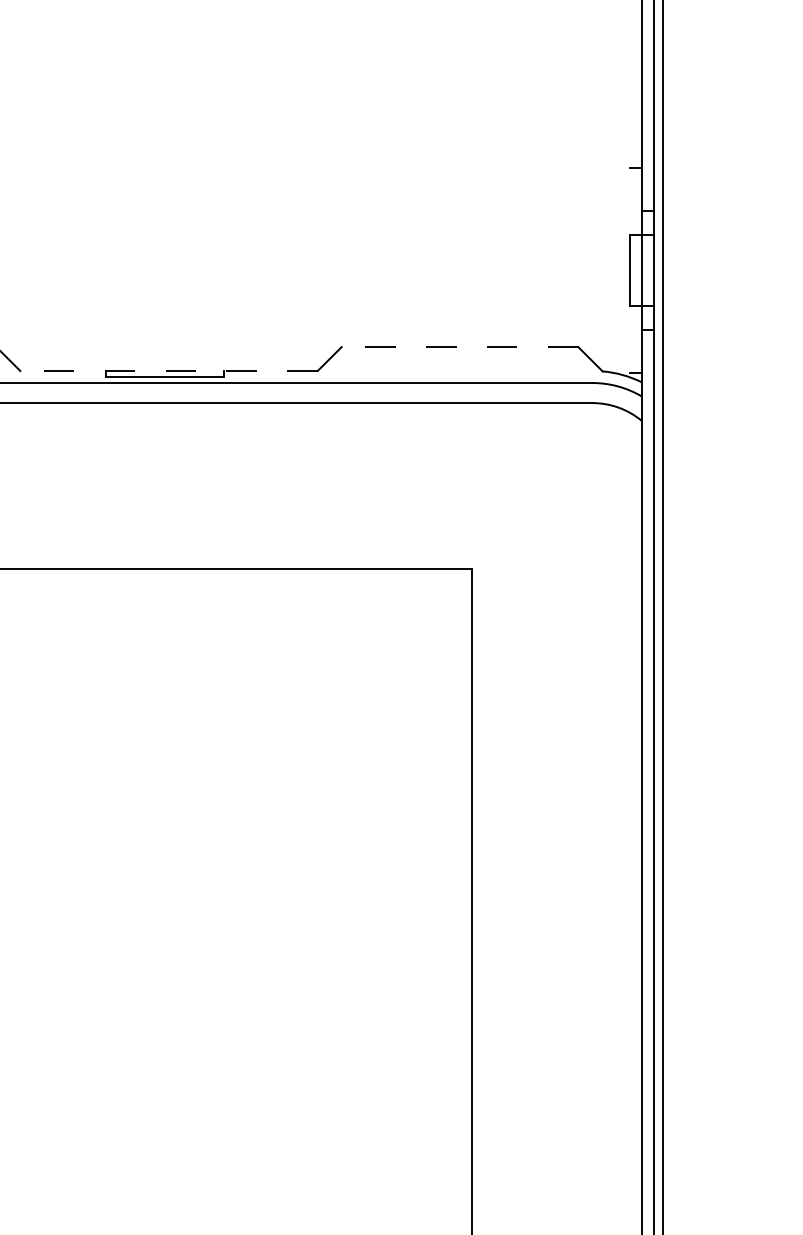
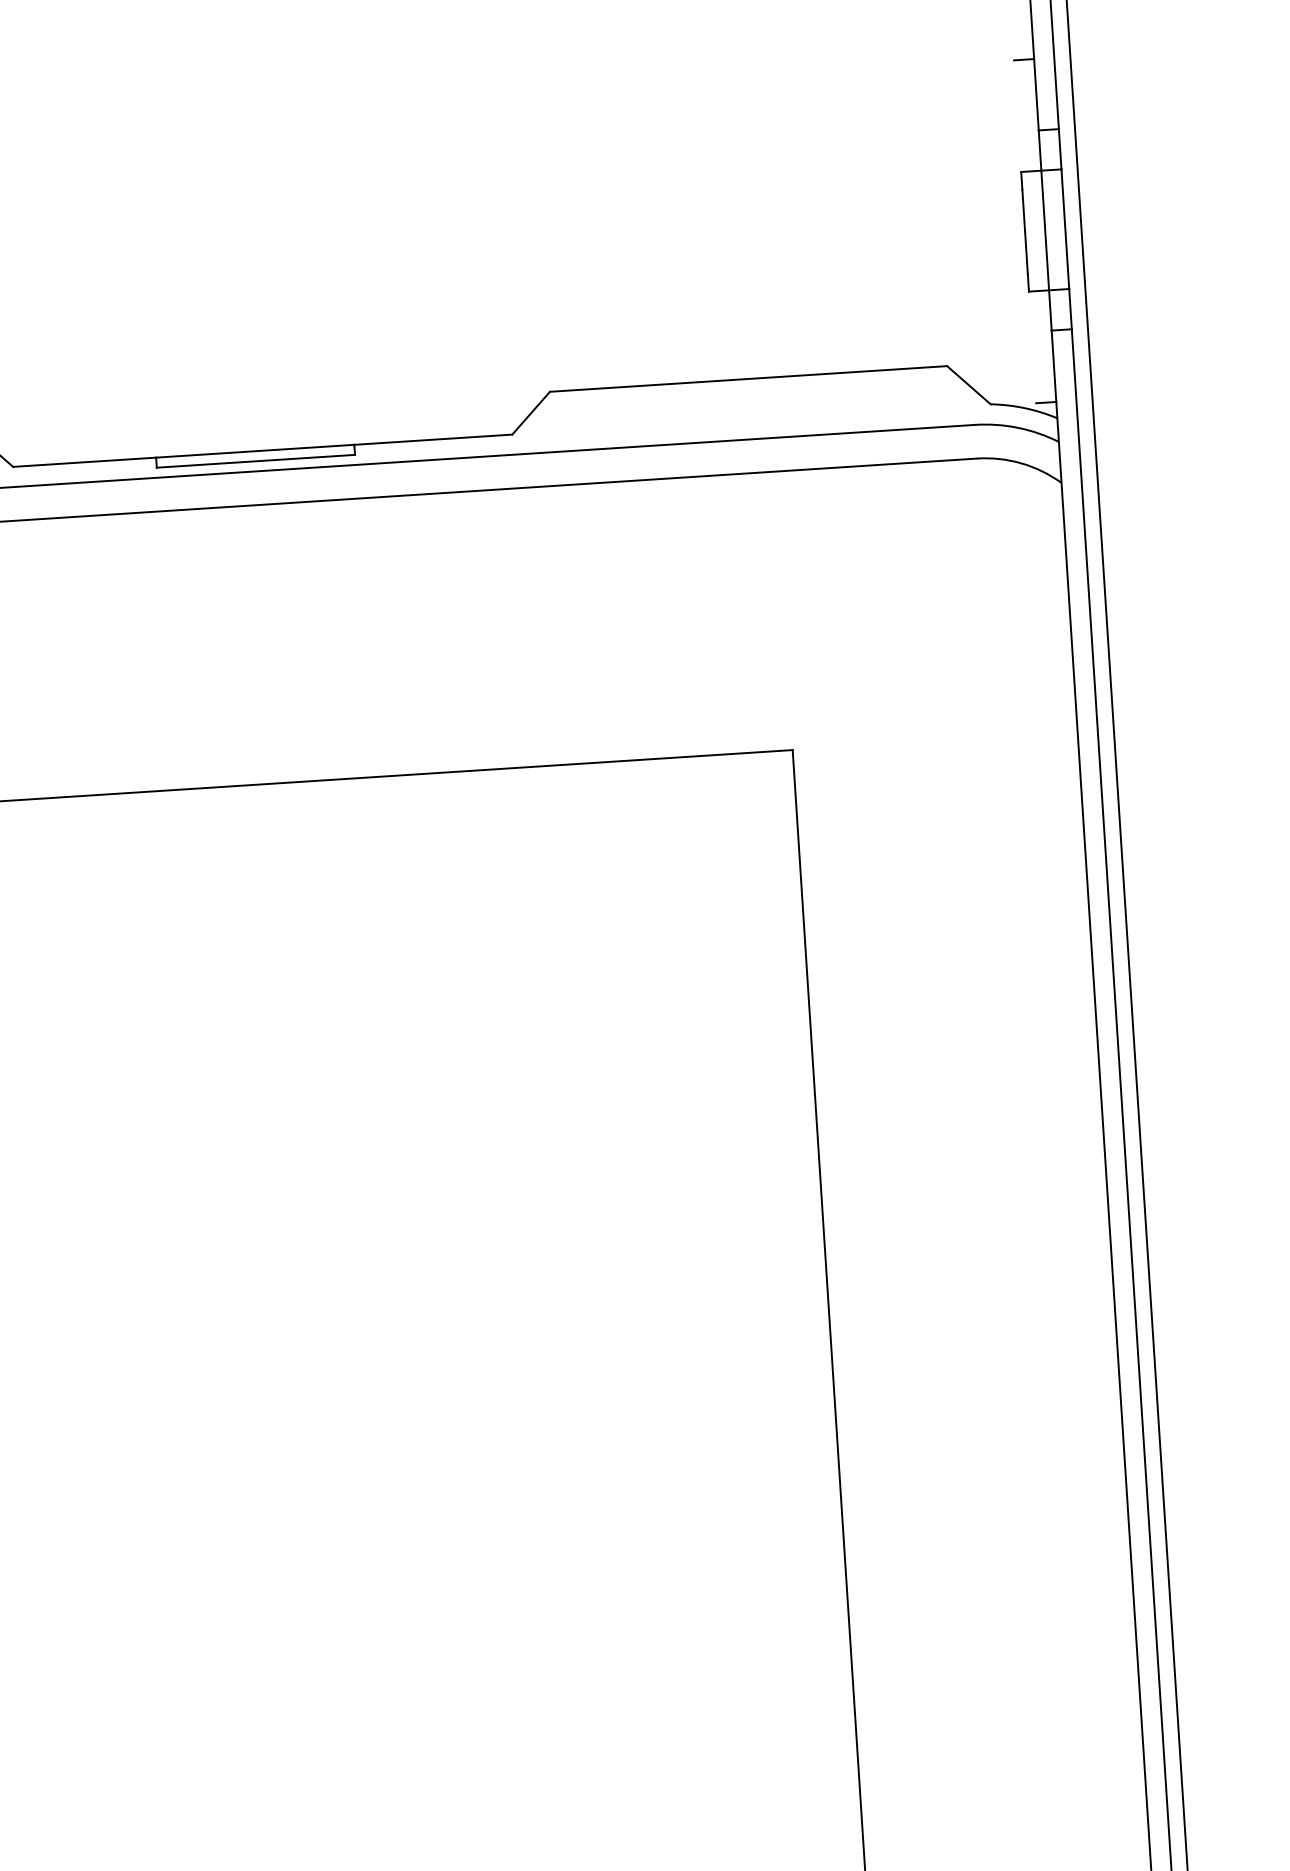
line: (459, 347) -> (747, 379), dashed -> solid
line: (169, 371) -> (263, 451), dashed -> solid

